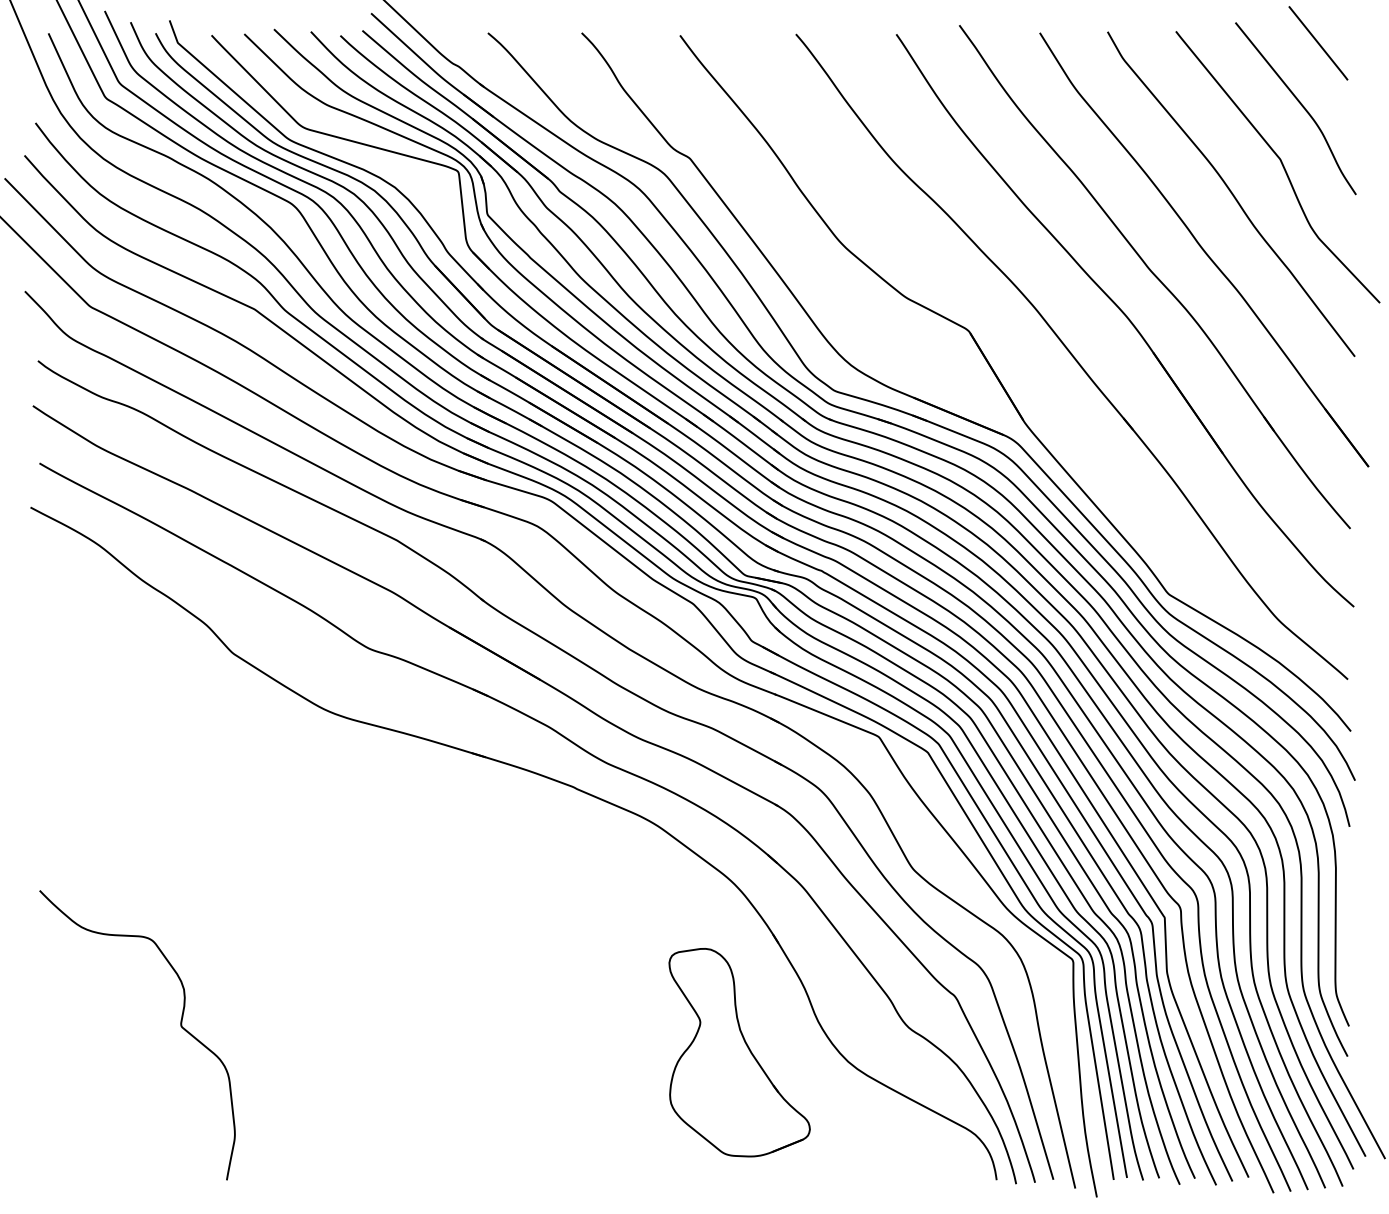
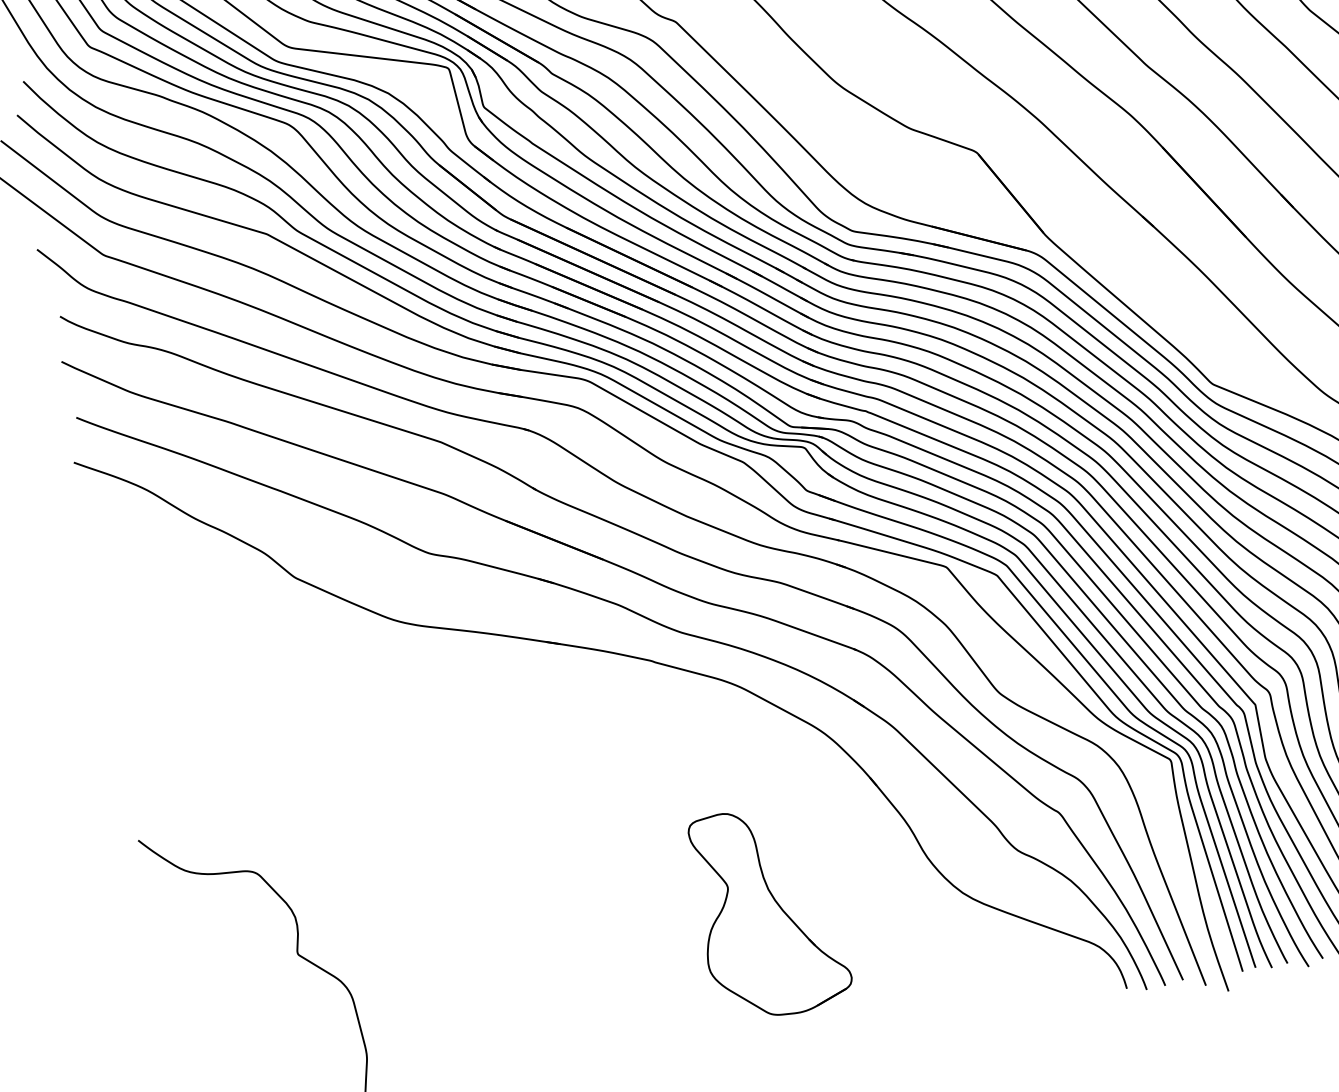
part: (739, 1052) -> (770, 911), moved

